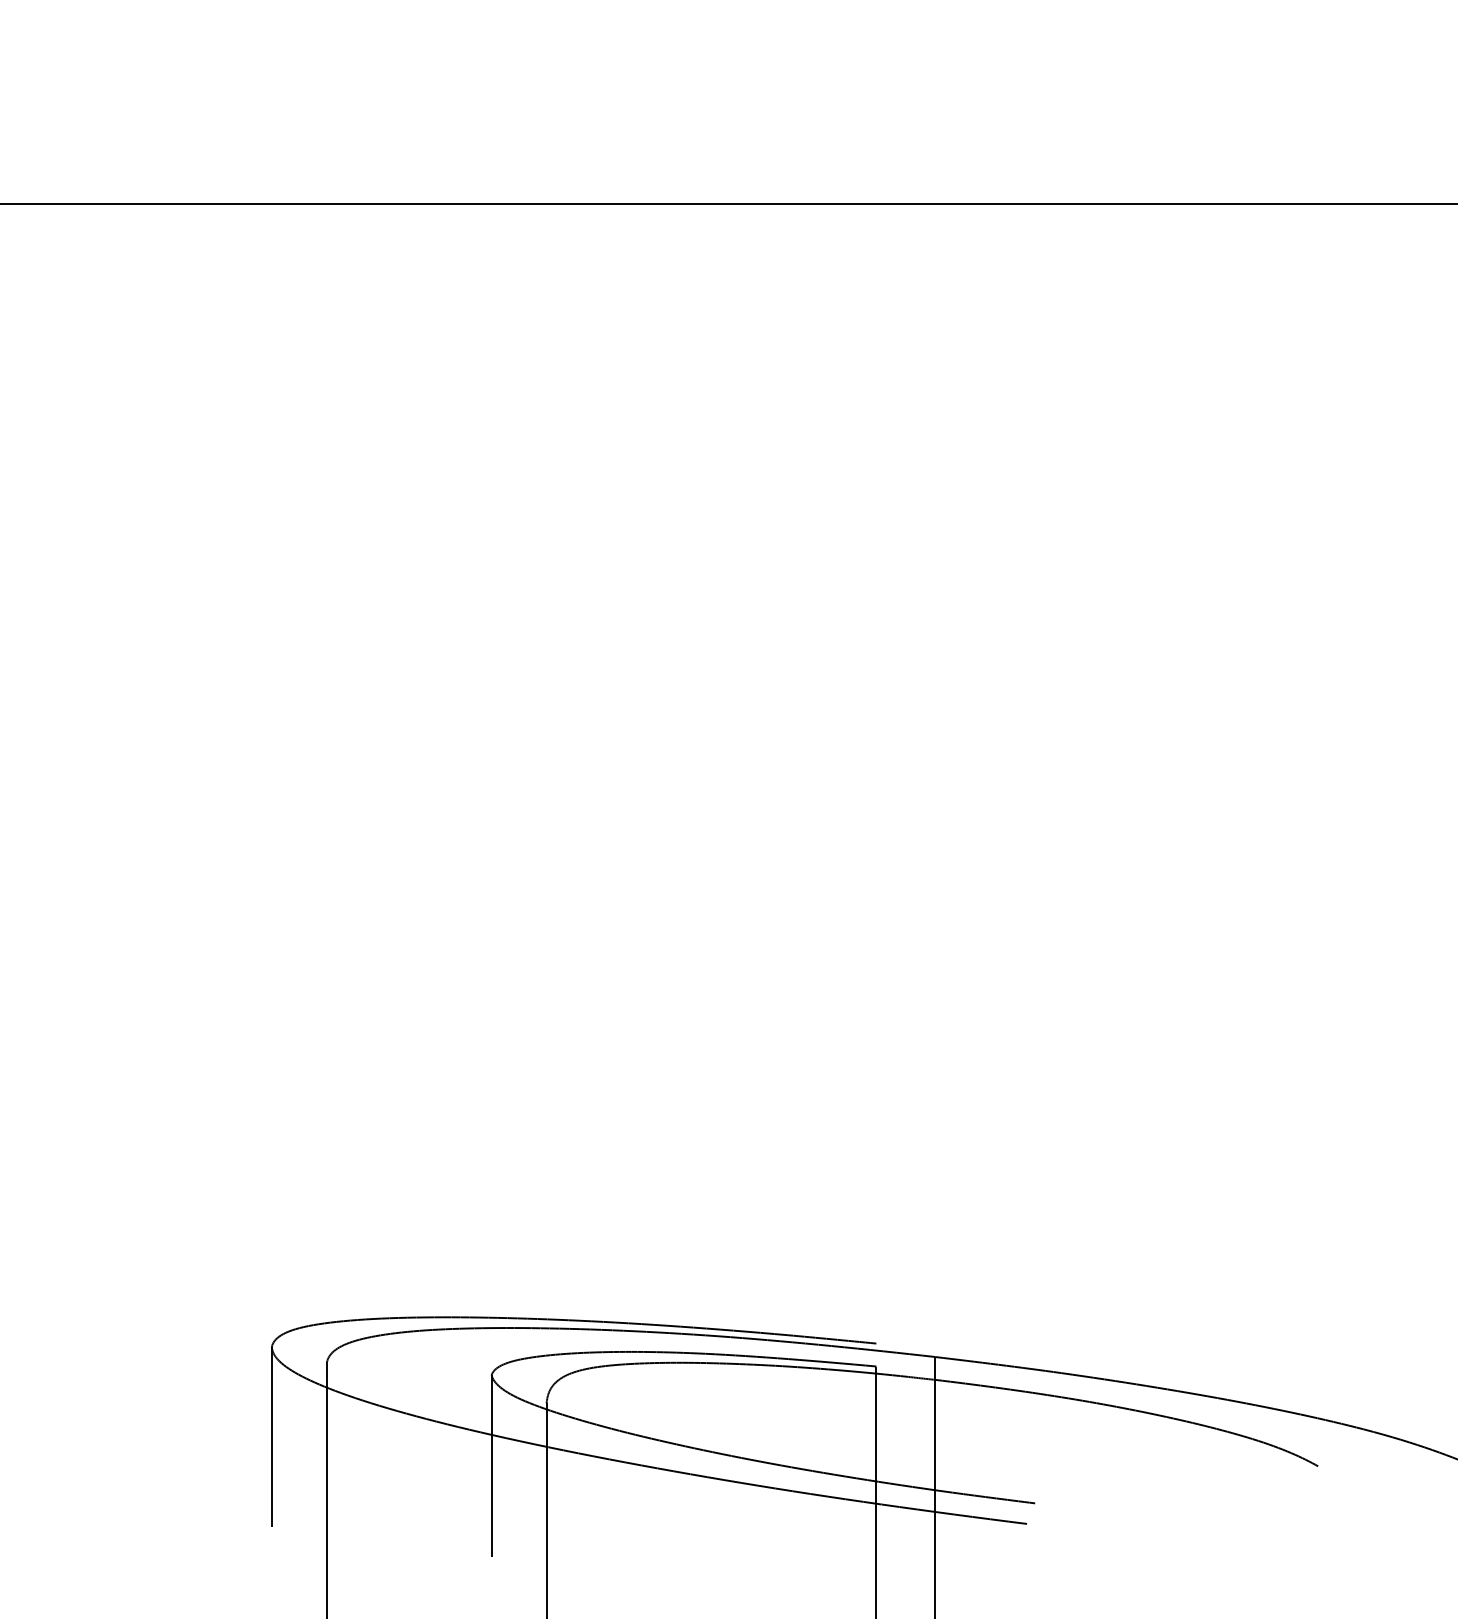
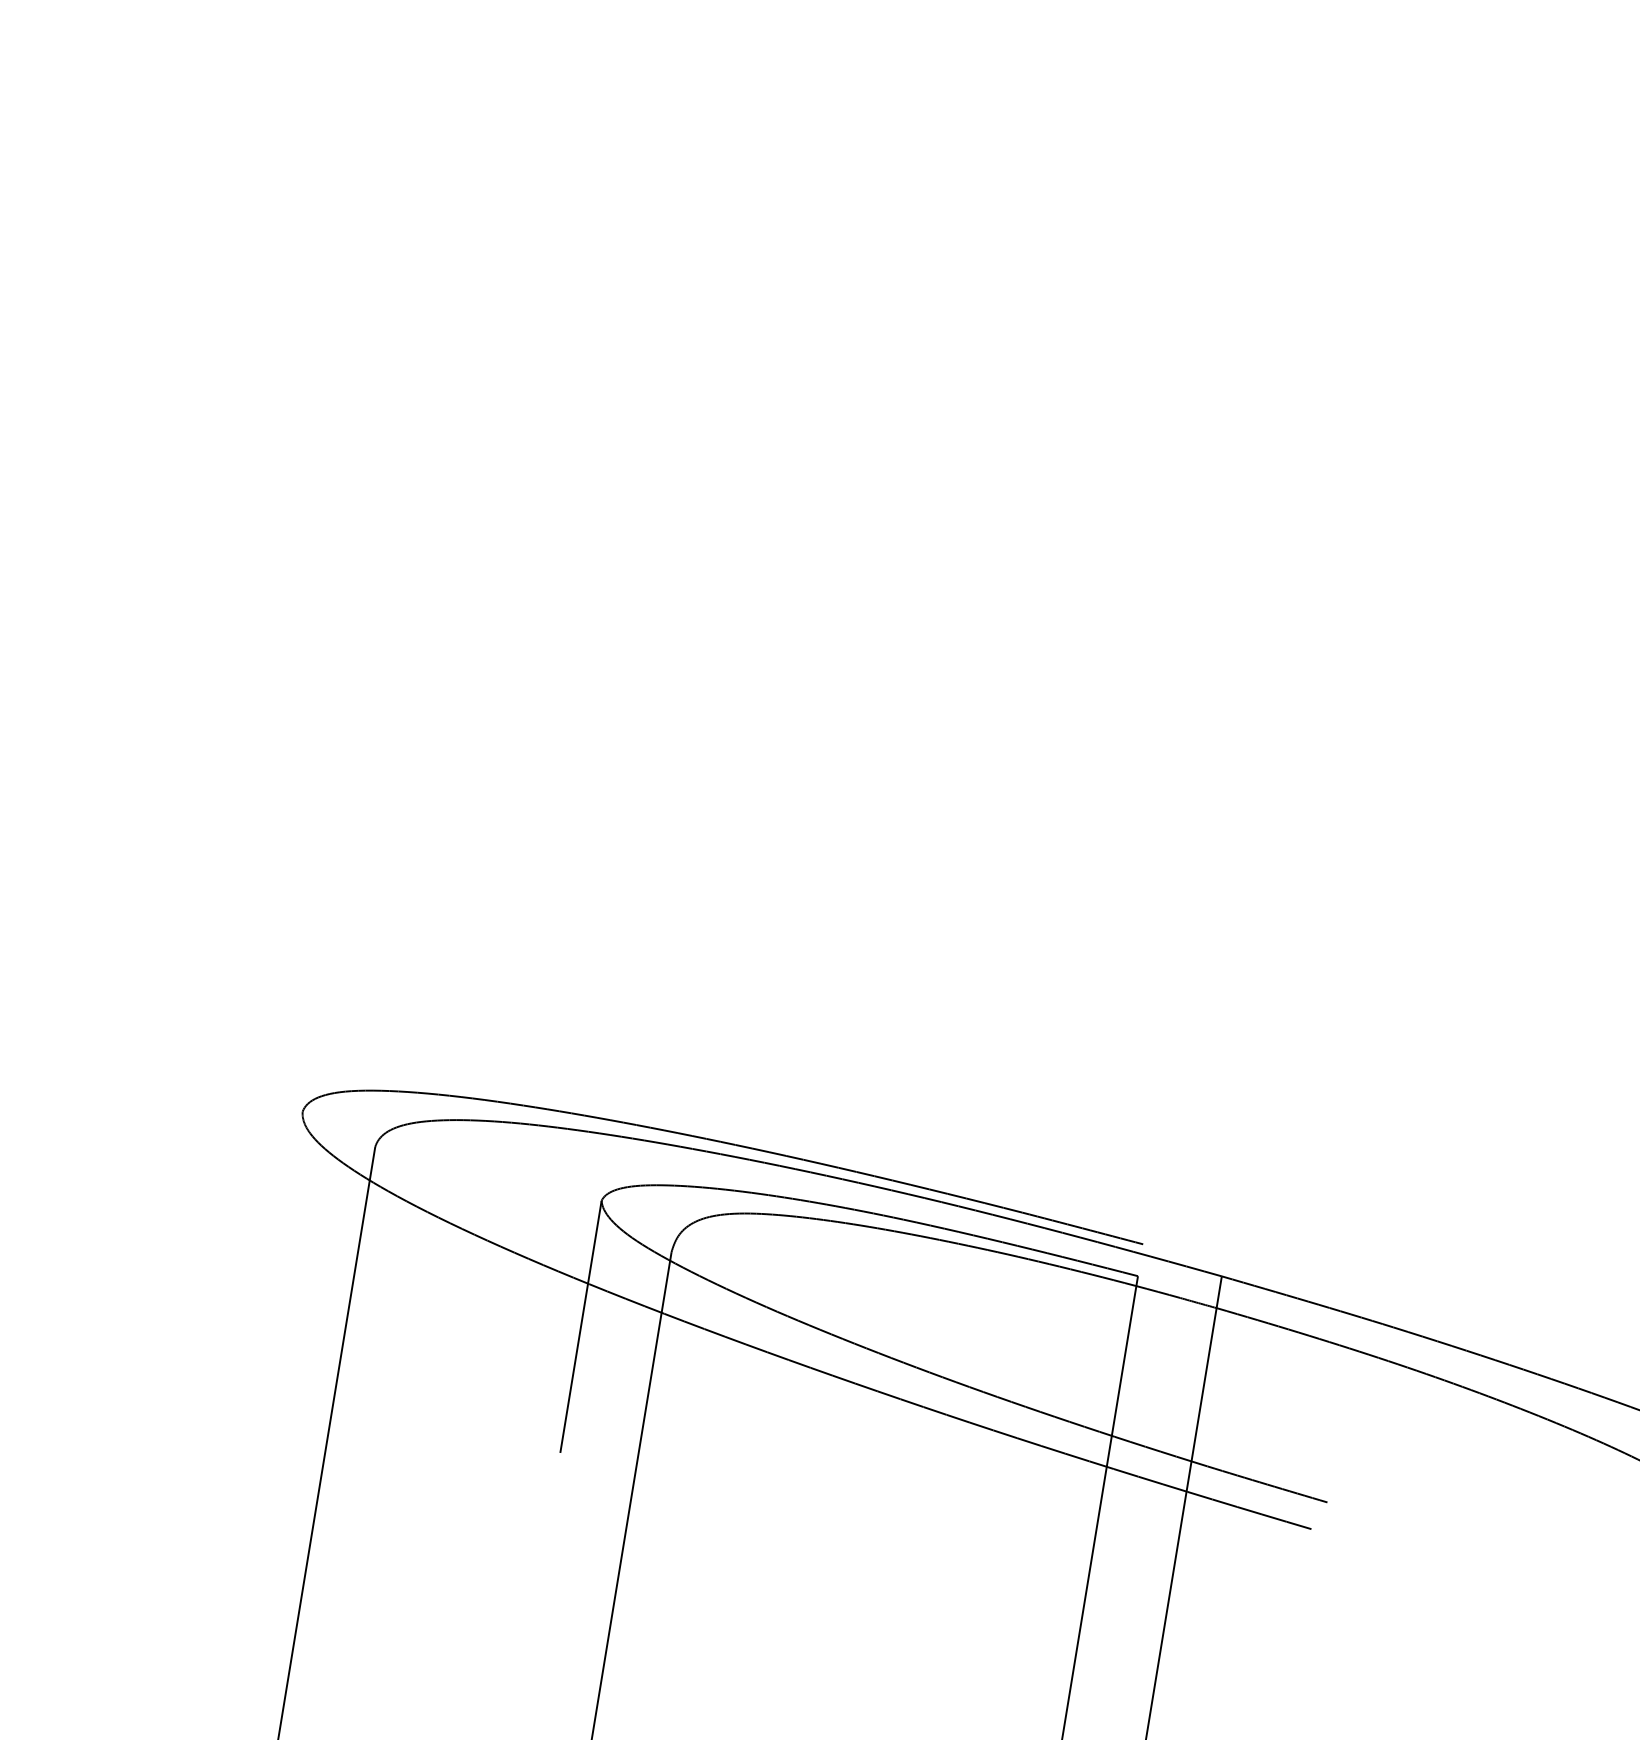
line: (271, 1437) -> (281, 1237), removed

